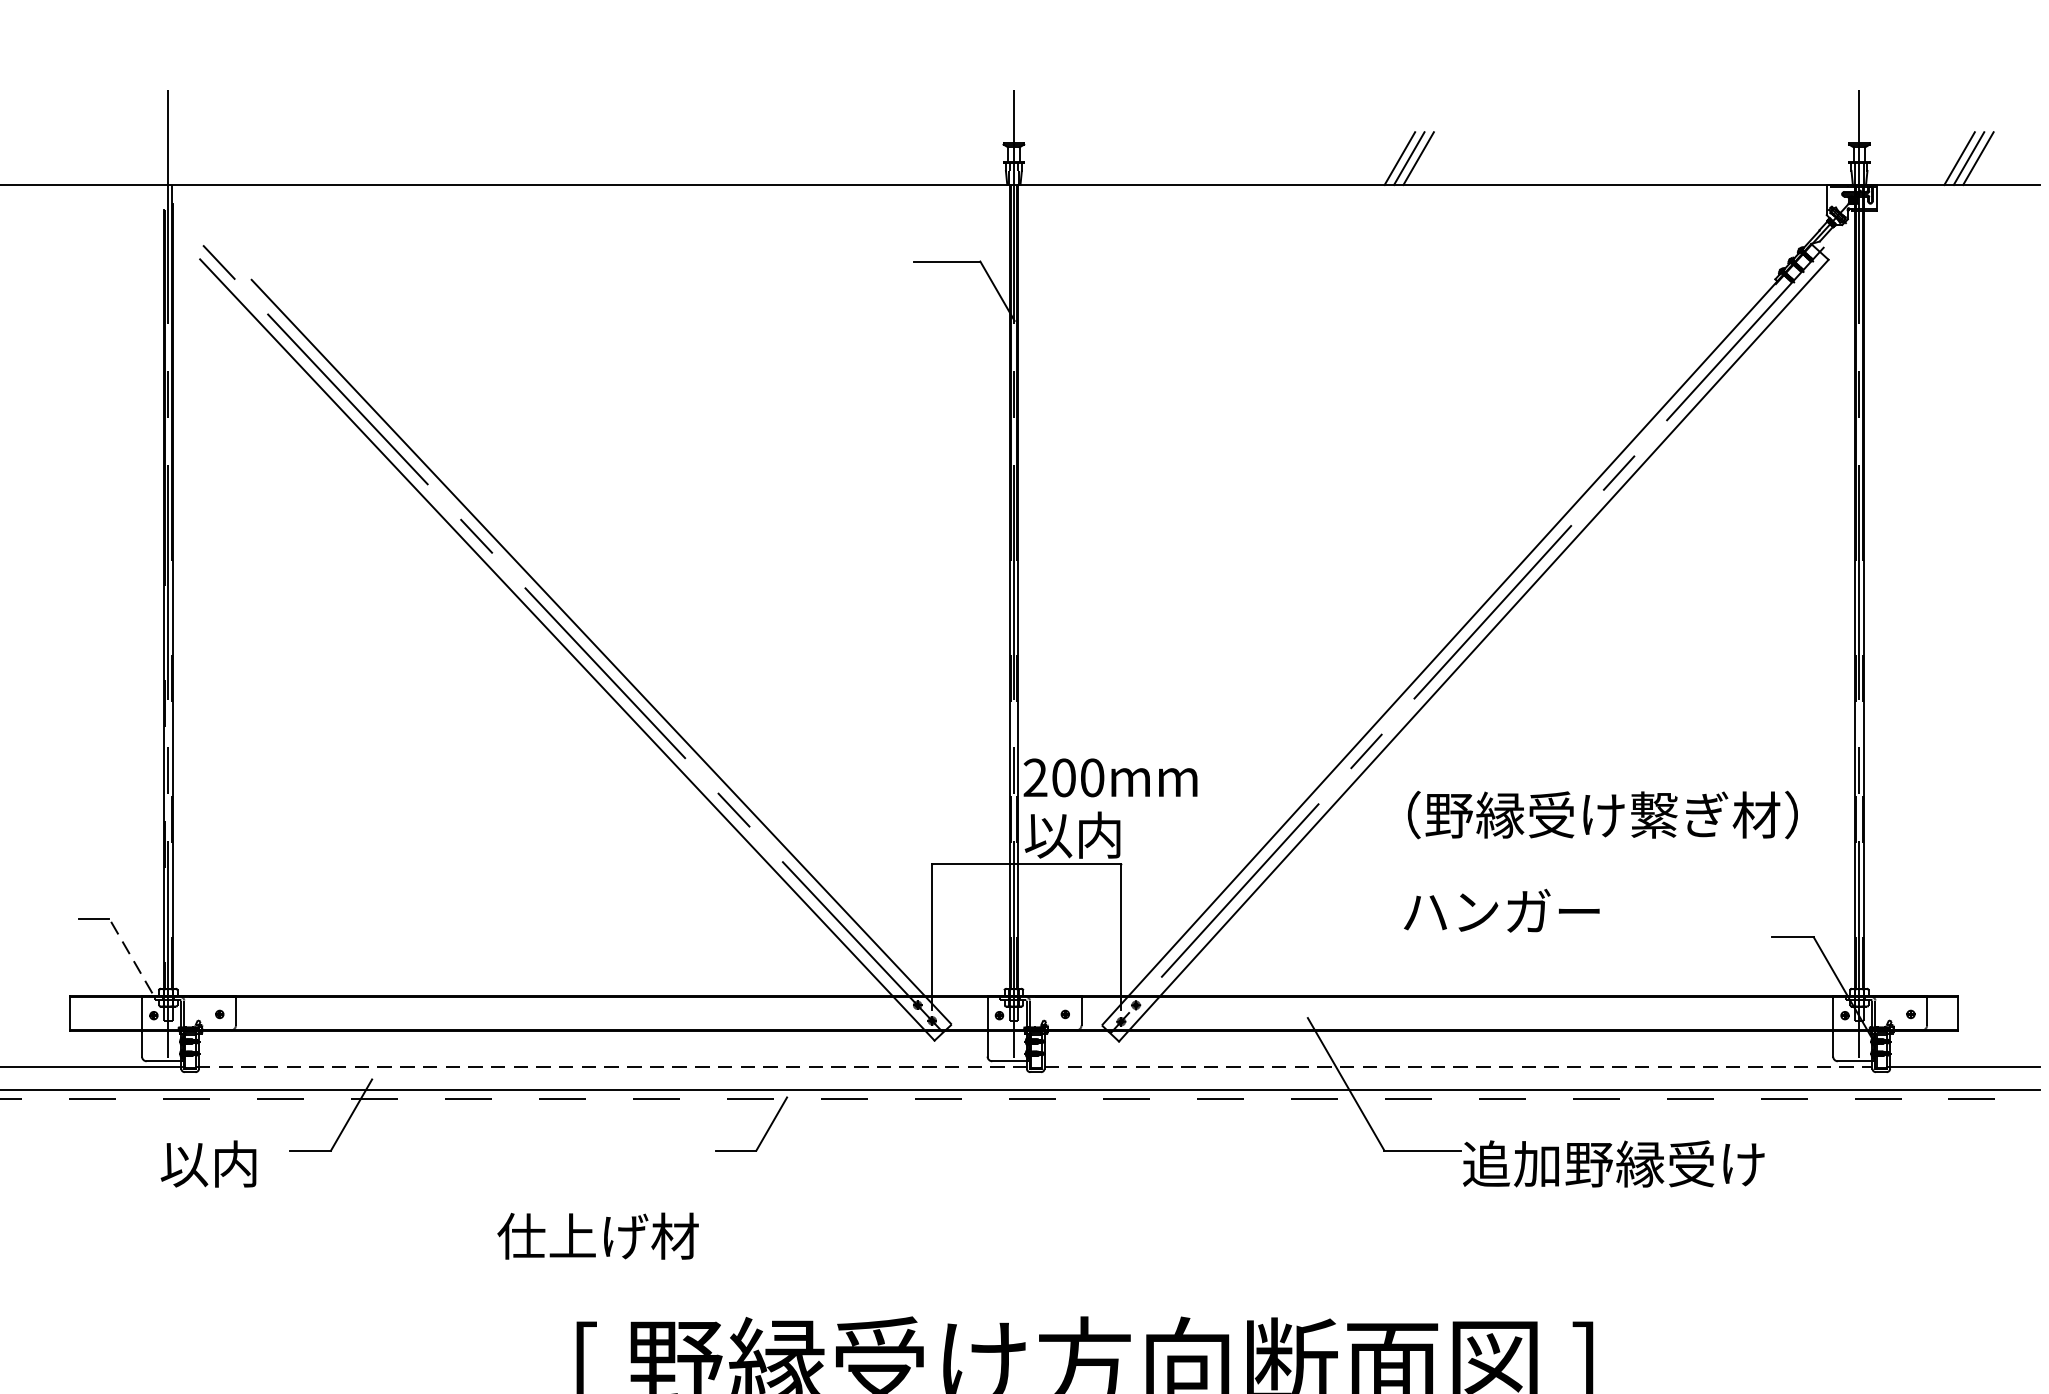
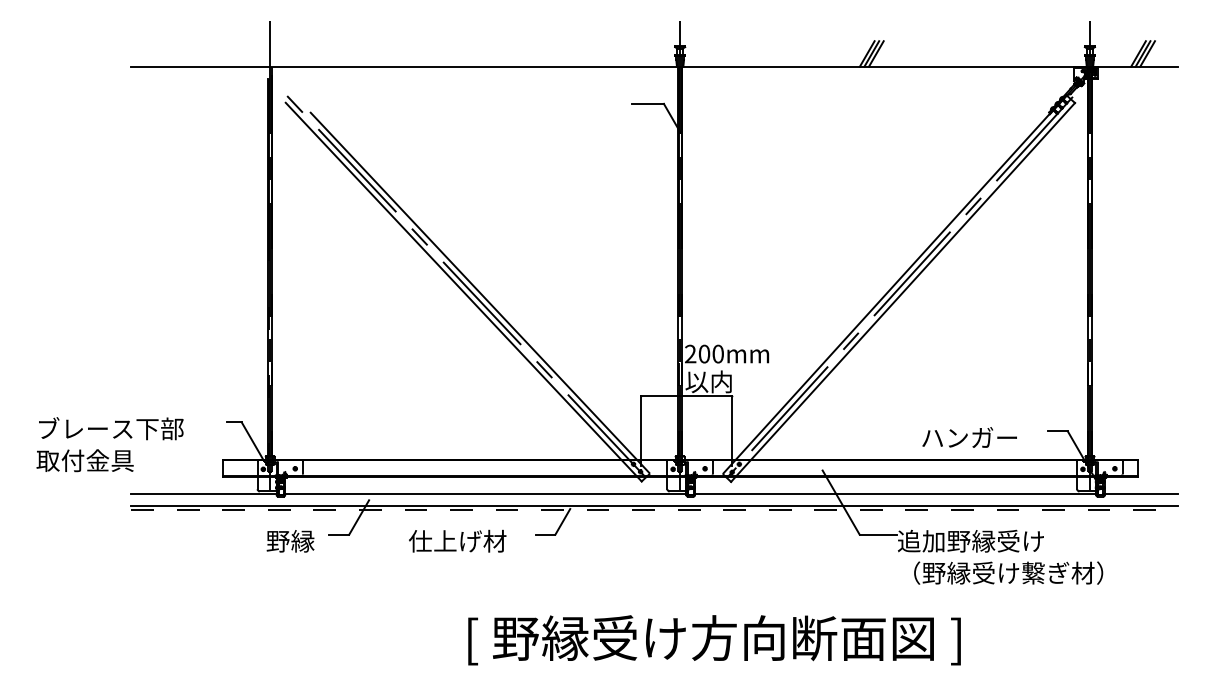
text: (1602, 813) -> (1008, 572), moved
text: (1501, 910) -> (969, 437), moved
line: (131, 956) -> (252, 440), dashed -> solid
line: (612, 1067) -> (485, 494), dashed -> solid
line: (1460, 1067) -> (896, 494), dashed -> solid
text: (209, 1162) -> (290, 540), 以内 -> 野縁
text: (597, 1234) -> (457, 540), moved

